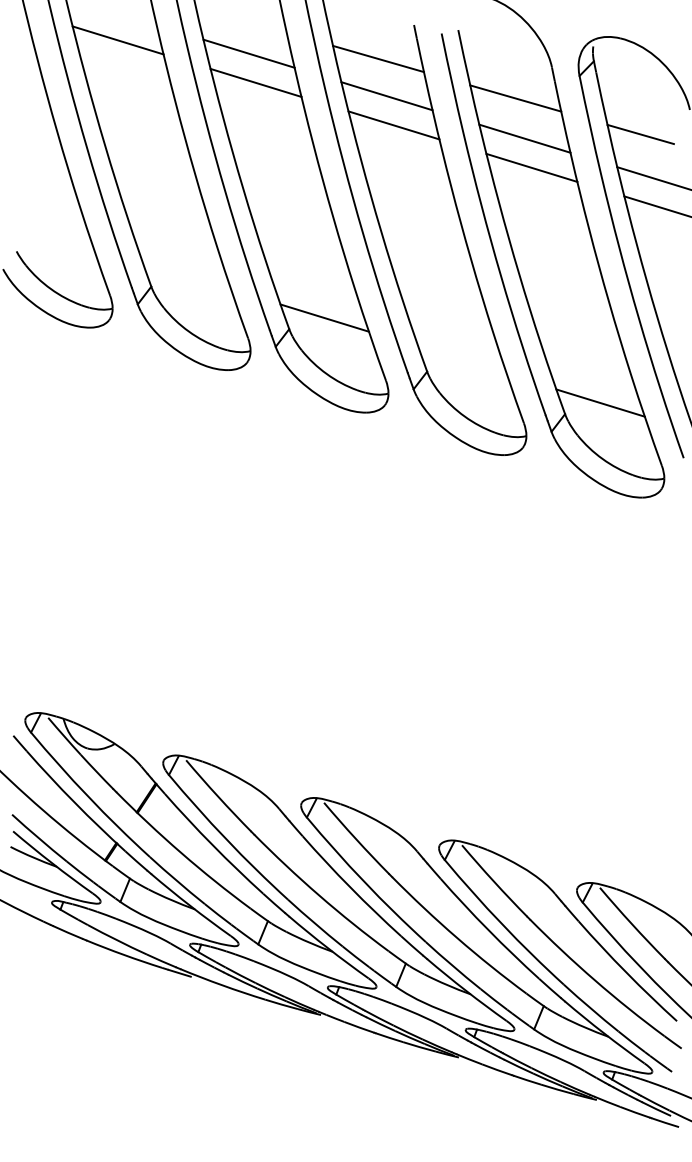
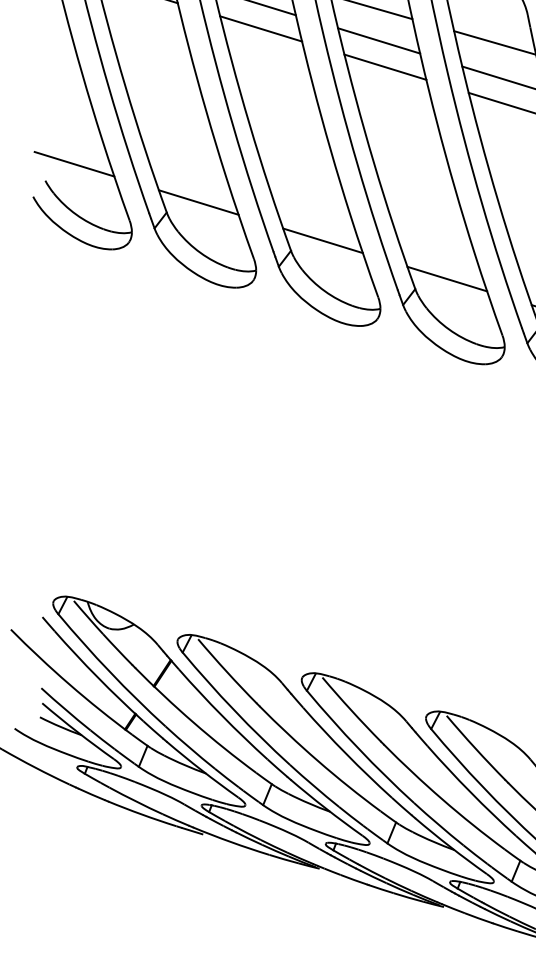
line: (48, 232) -> (74, 163), added
line: (186, 275) -> (198, 202), added
line: (462, 360) -> (447, 279), added

